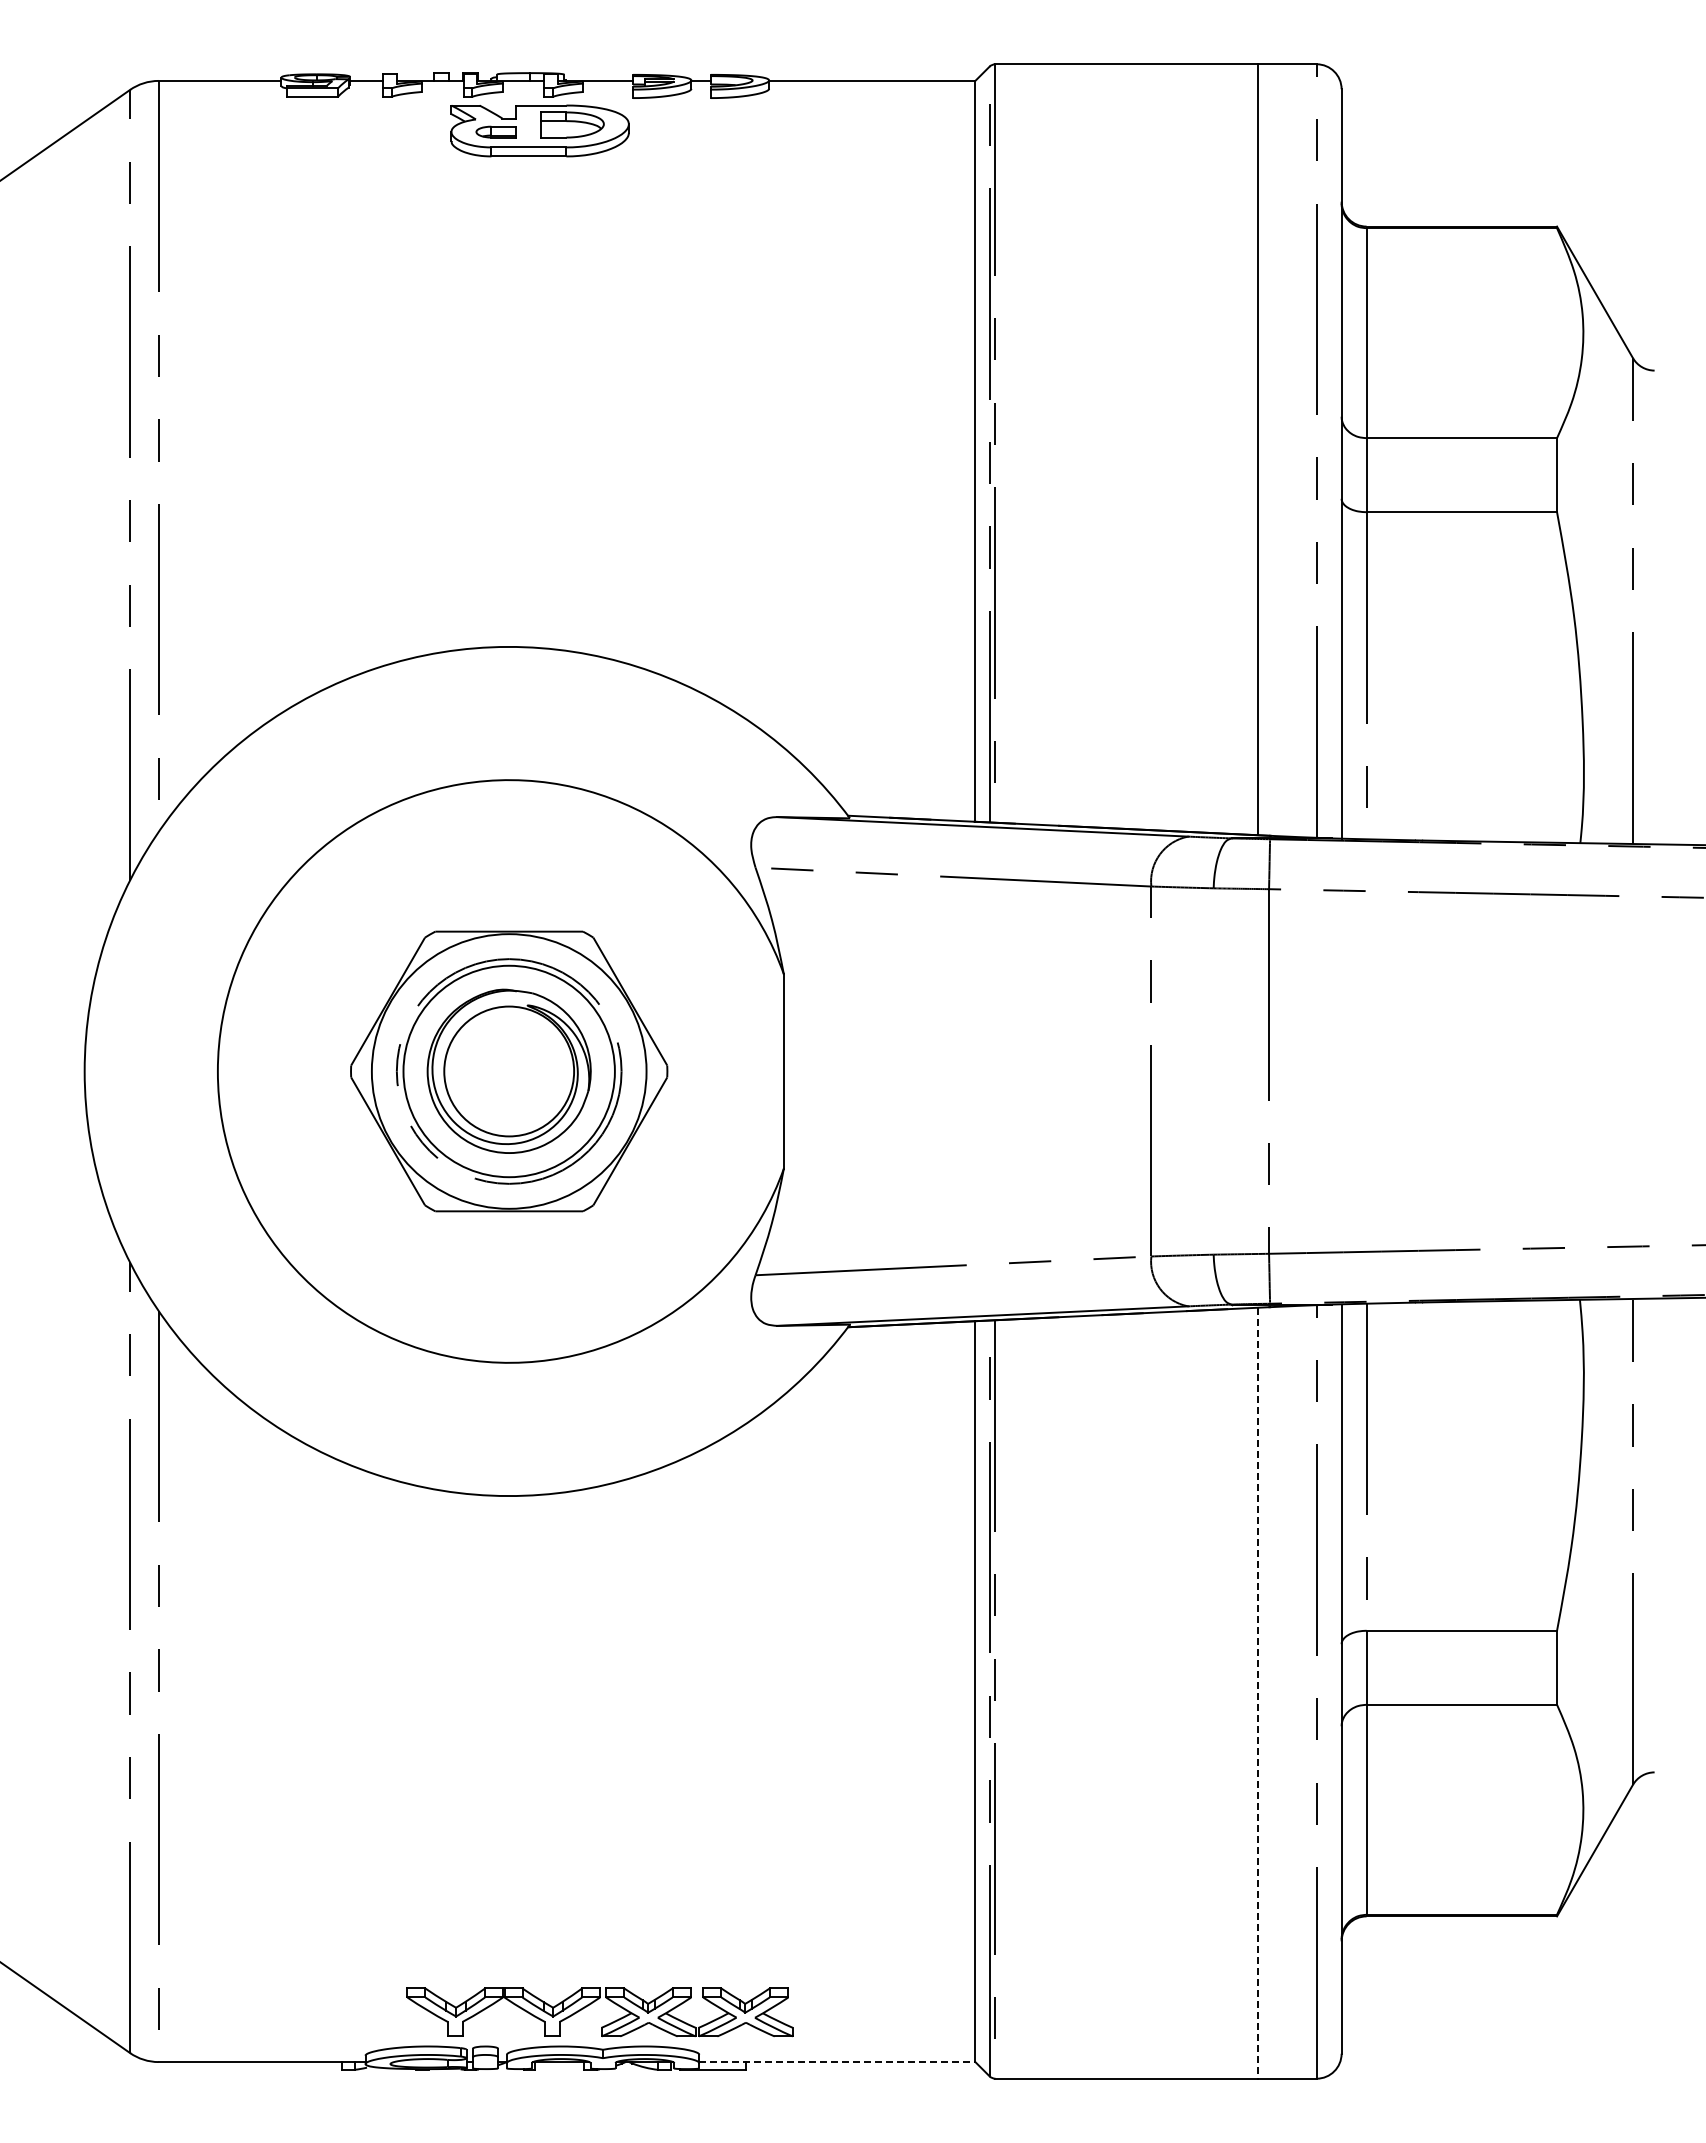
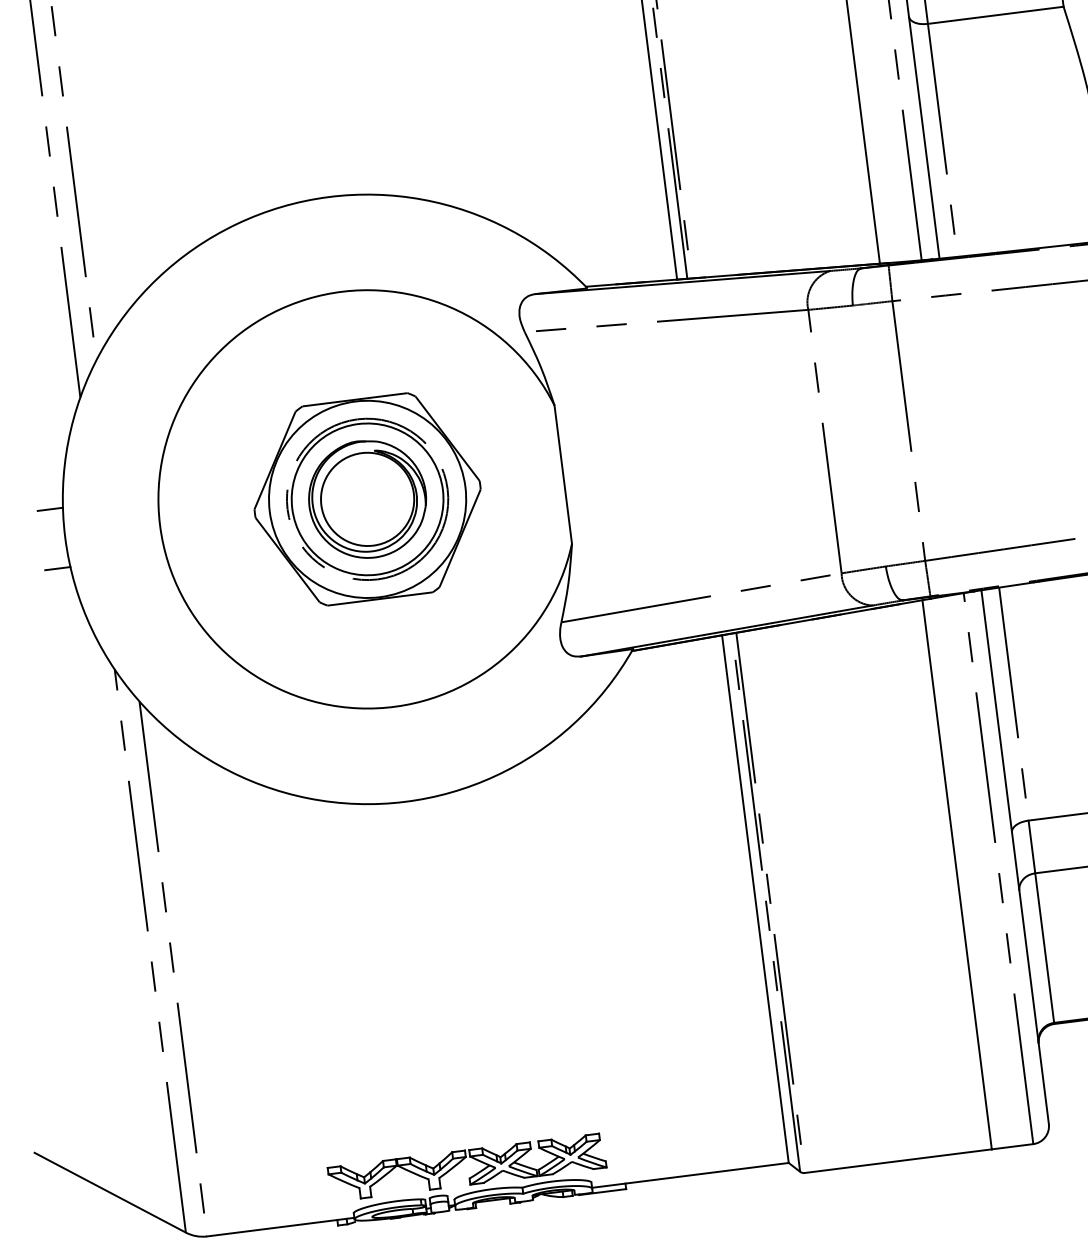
line: (68, 1029) -> (49, 509), added
line: (68, 1113) -> (57, 568), added
line: (1258, 1693) -> (957, 874), dashed -> solid
part: (594, 2002) -> (462, 1161), moved
line: (837, 2062) -> (690, 1175), dashed -> solid

